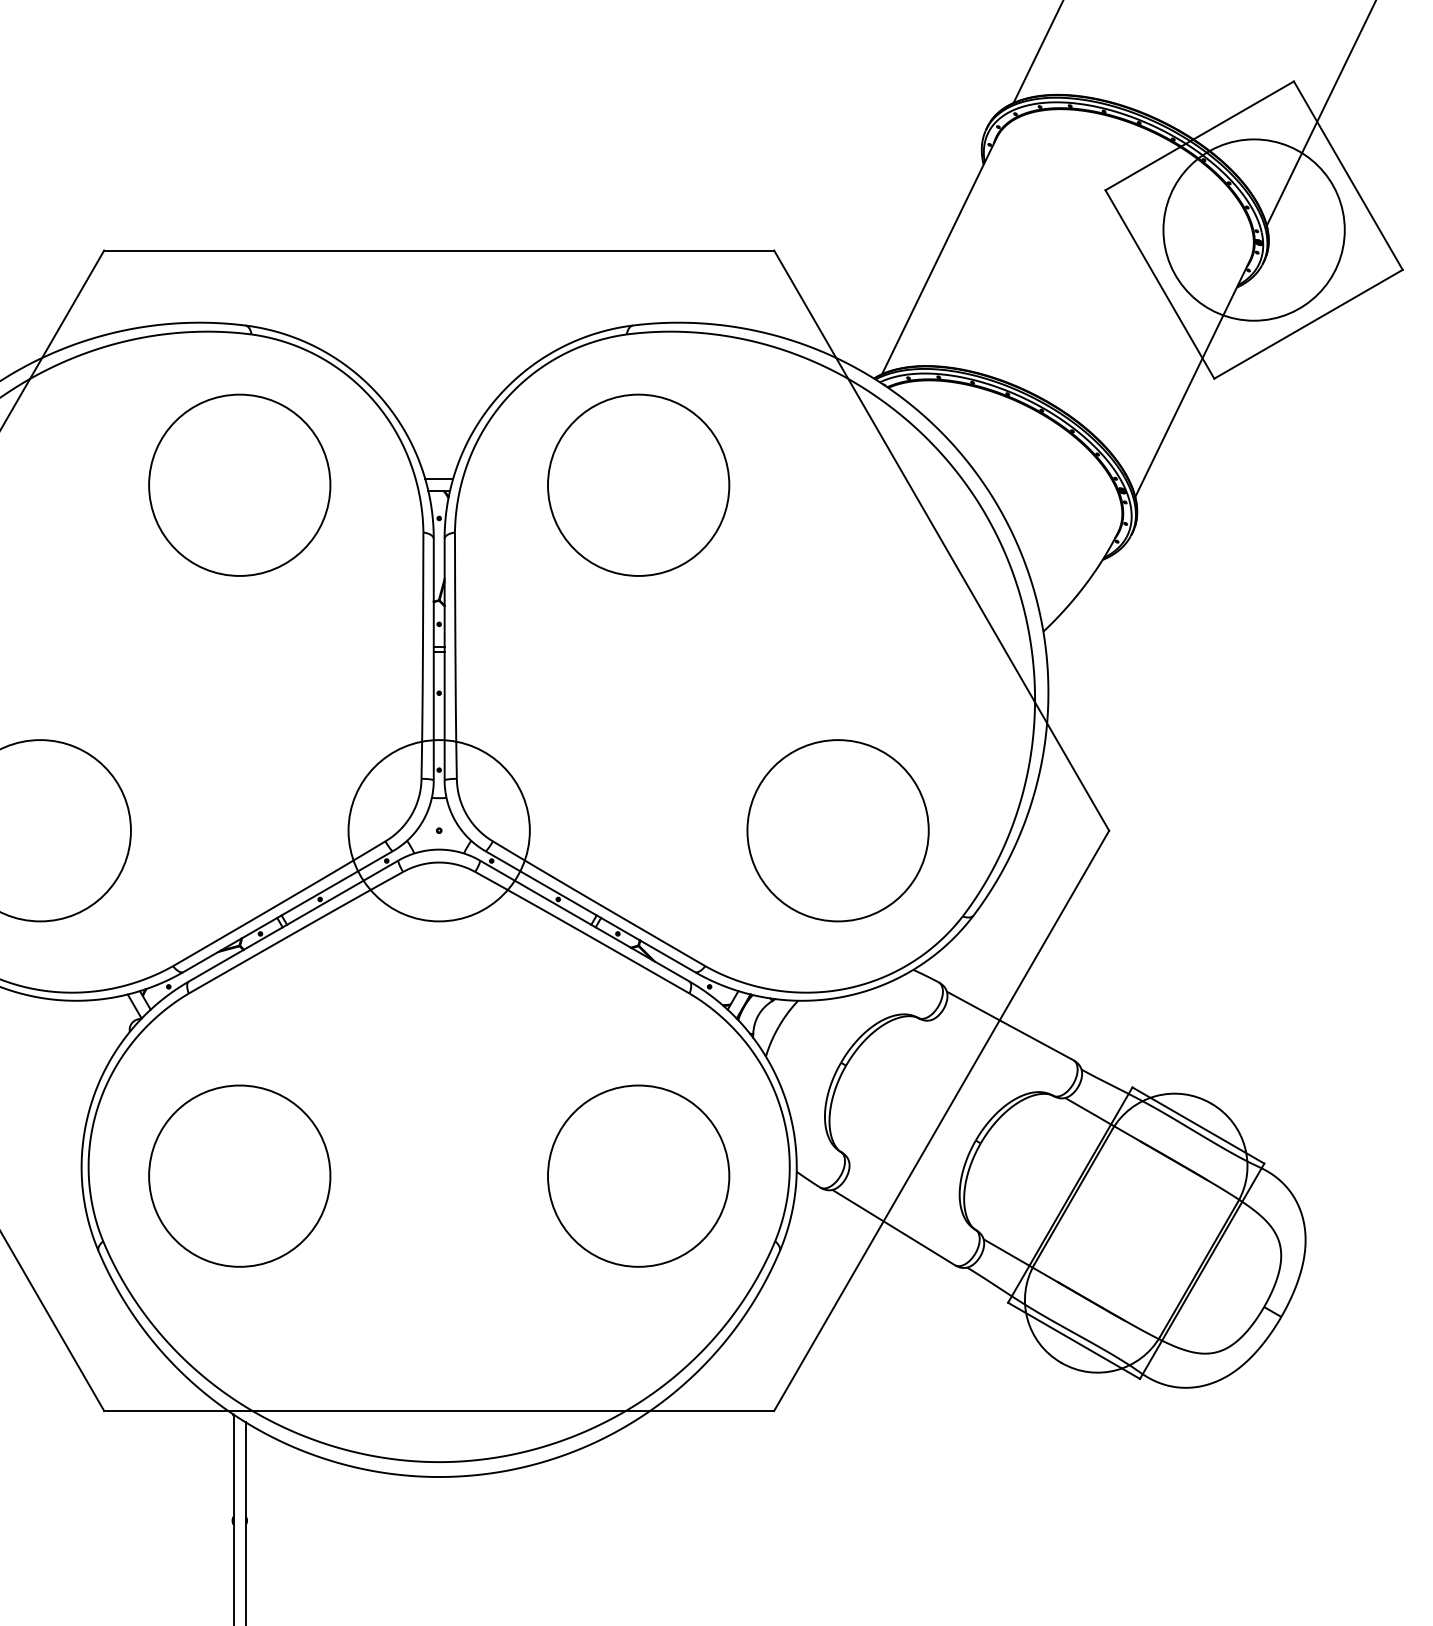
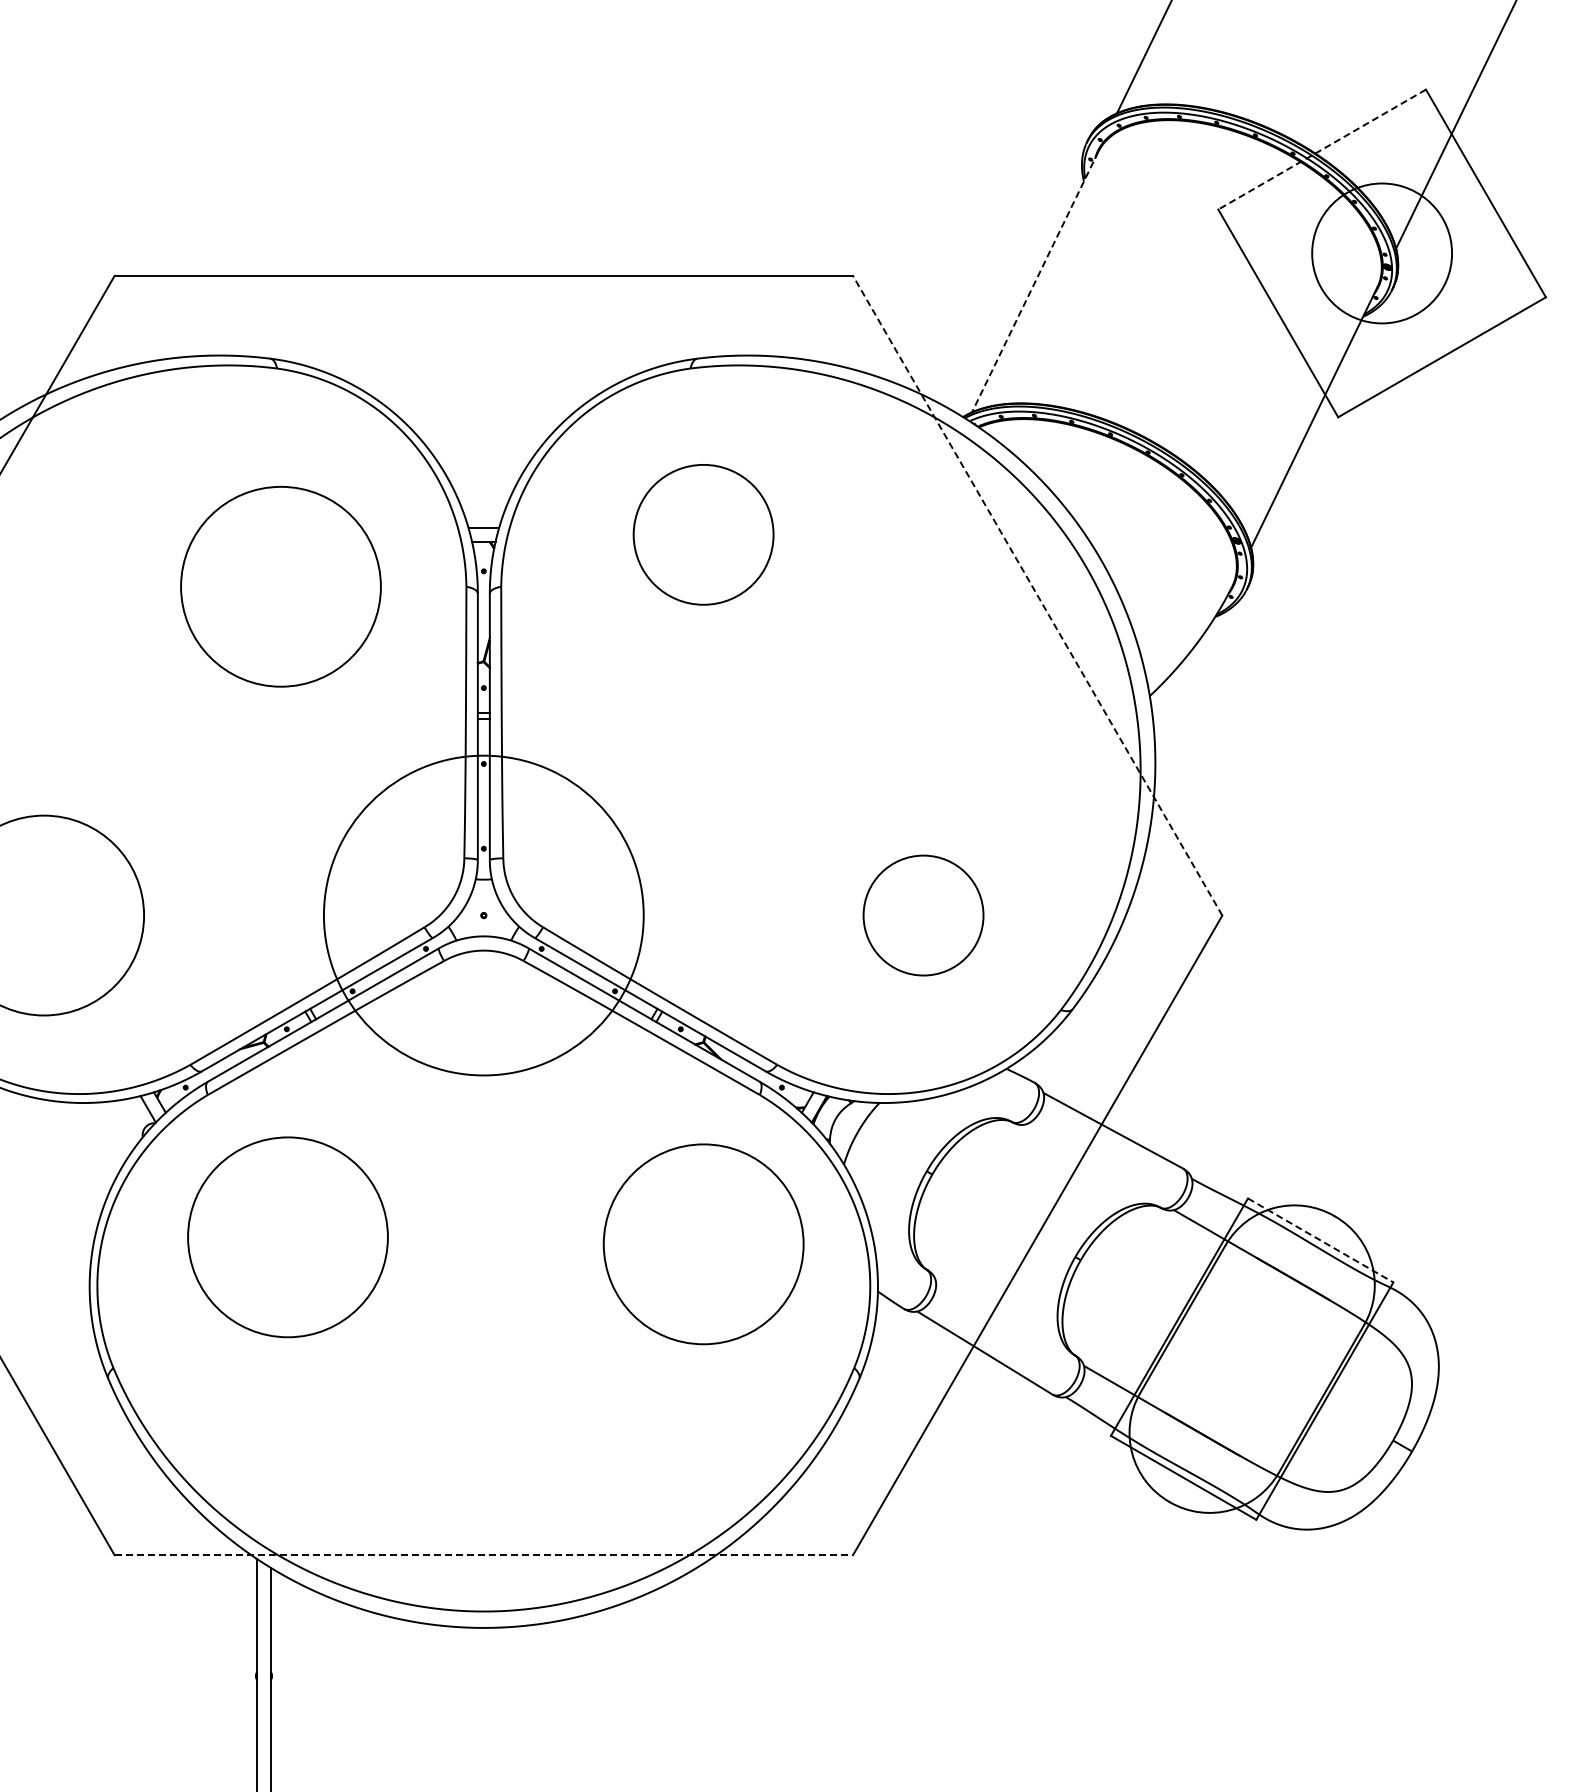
line: (1200, 135) -> (1322, 149), solid -> dashed
circle: (1254, 230) -> (1382, 253), size x0.7
line: (939, 256) -> (1035, 282), solid -> dashed
circle: (239, 485) -> (280, 586), moved
circle: (638, 485) -> (703, 534), size x0.7
line: (941, 540) -> (1037, 595), solid -> dashed
circle: (438, 830) -> (483, 915), size x1.6
circle: (838, 830) -> (923, 915), size x0.6
line: (1198, 1125) -> (1320, 1240), solid -> dashed
circle: (239, 1176) -> (287, 1237), moved
circle: (638, 1176) -> (703, 1244), moved
line: (439, 1411) -> (484, 1555), solid -> dashed

